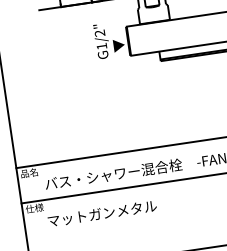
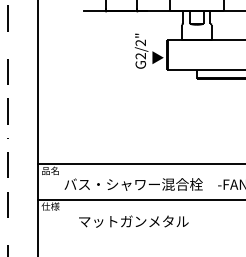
text: (101, 46) -> (140, 56), G1/2" -> G2/2"
text: (102, 213) -> (133, 221), moved

